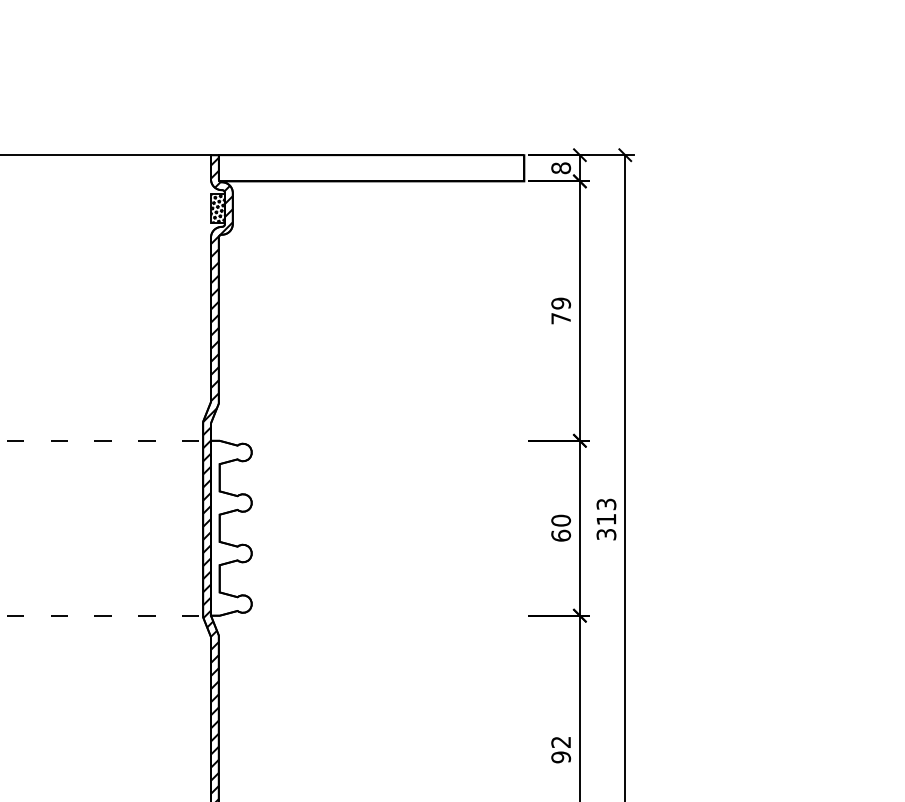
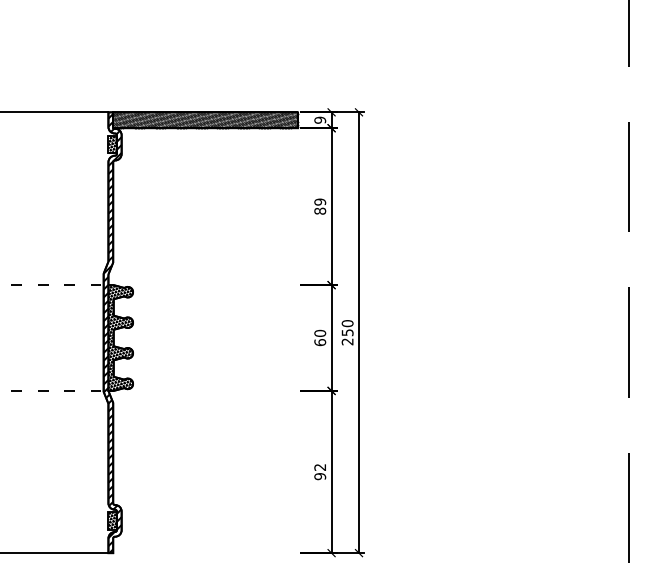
text: (561, 166) -> (320, 119), 8 -> 9
hatch: (371, 168) -> (205, 120), added
text: (561, 317) -> (320, 210), 79 -> 89
text: (606, 519) -> (347, 332), 313 -> 250
hatch: (230, 527) -> (120, 337), added

